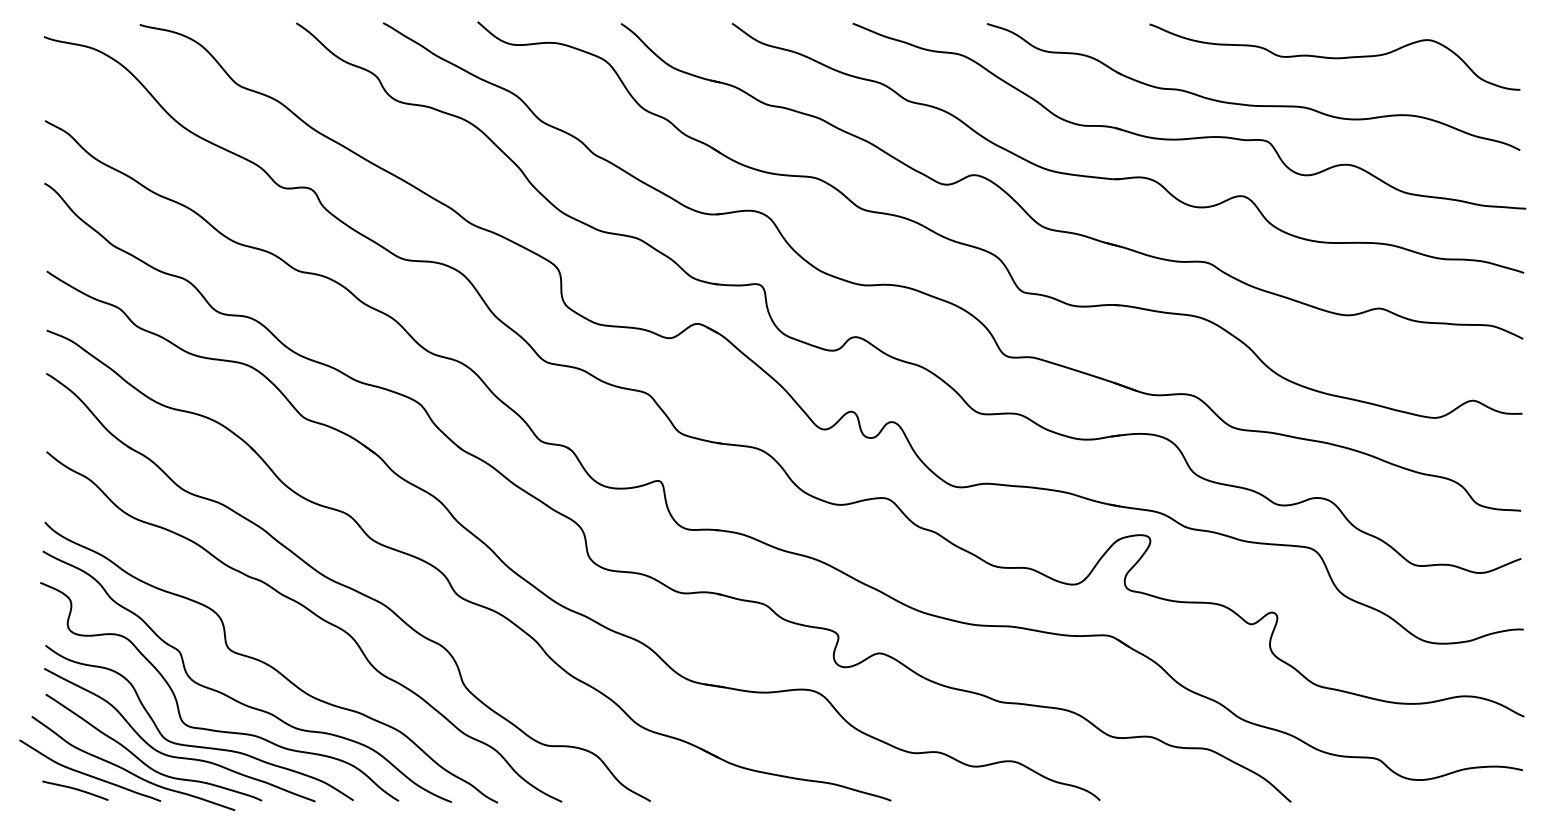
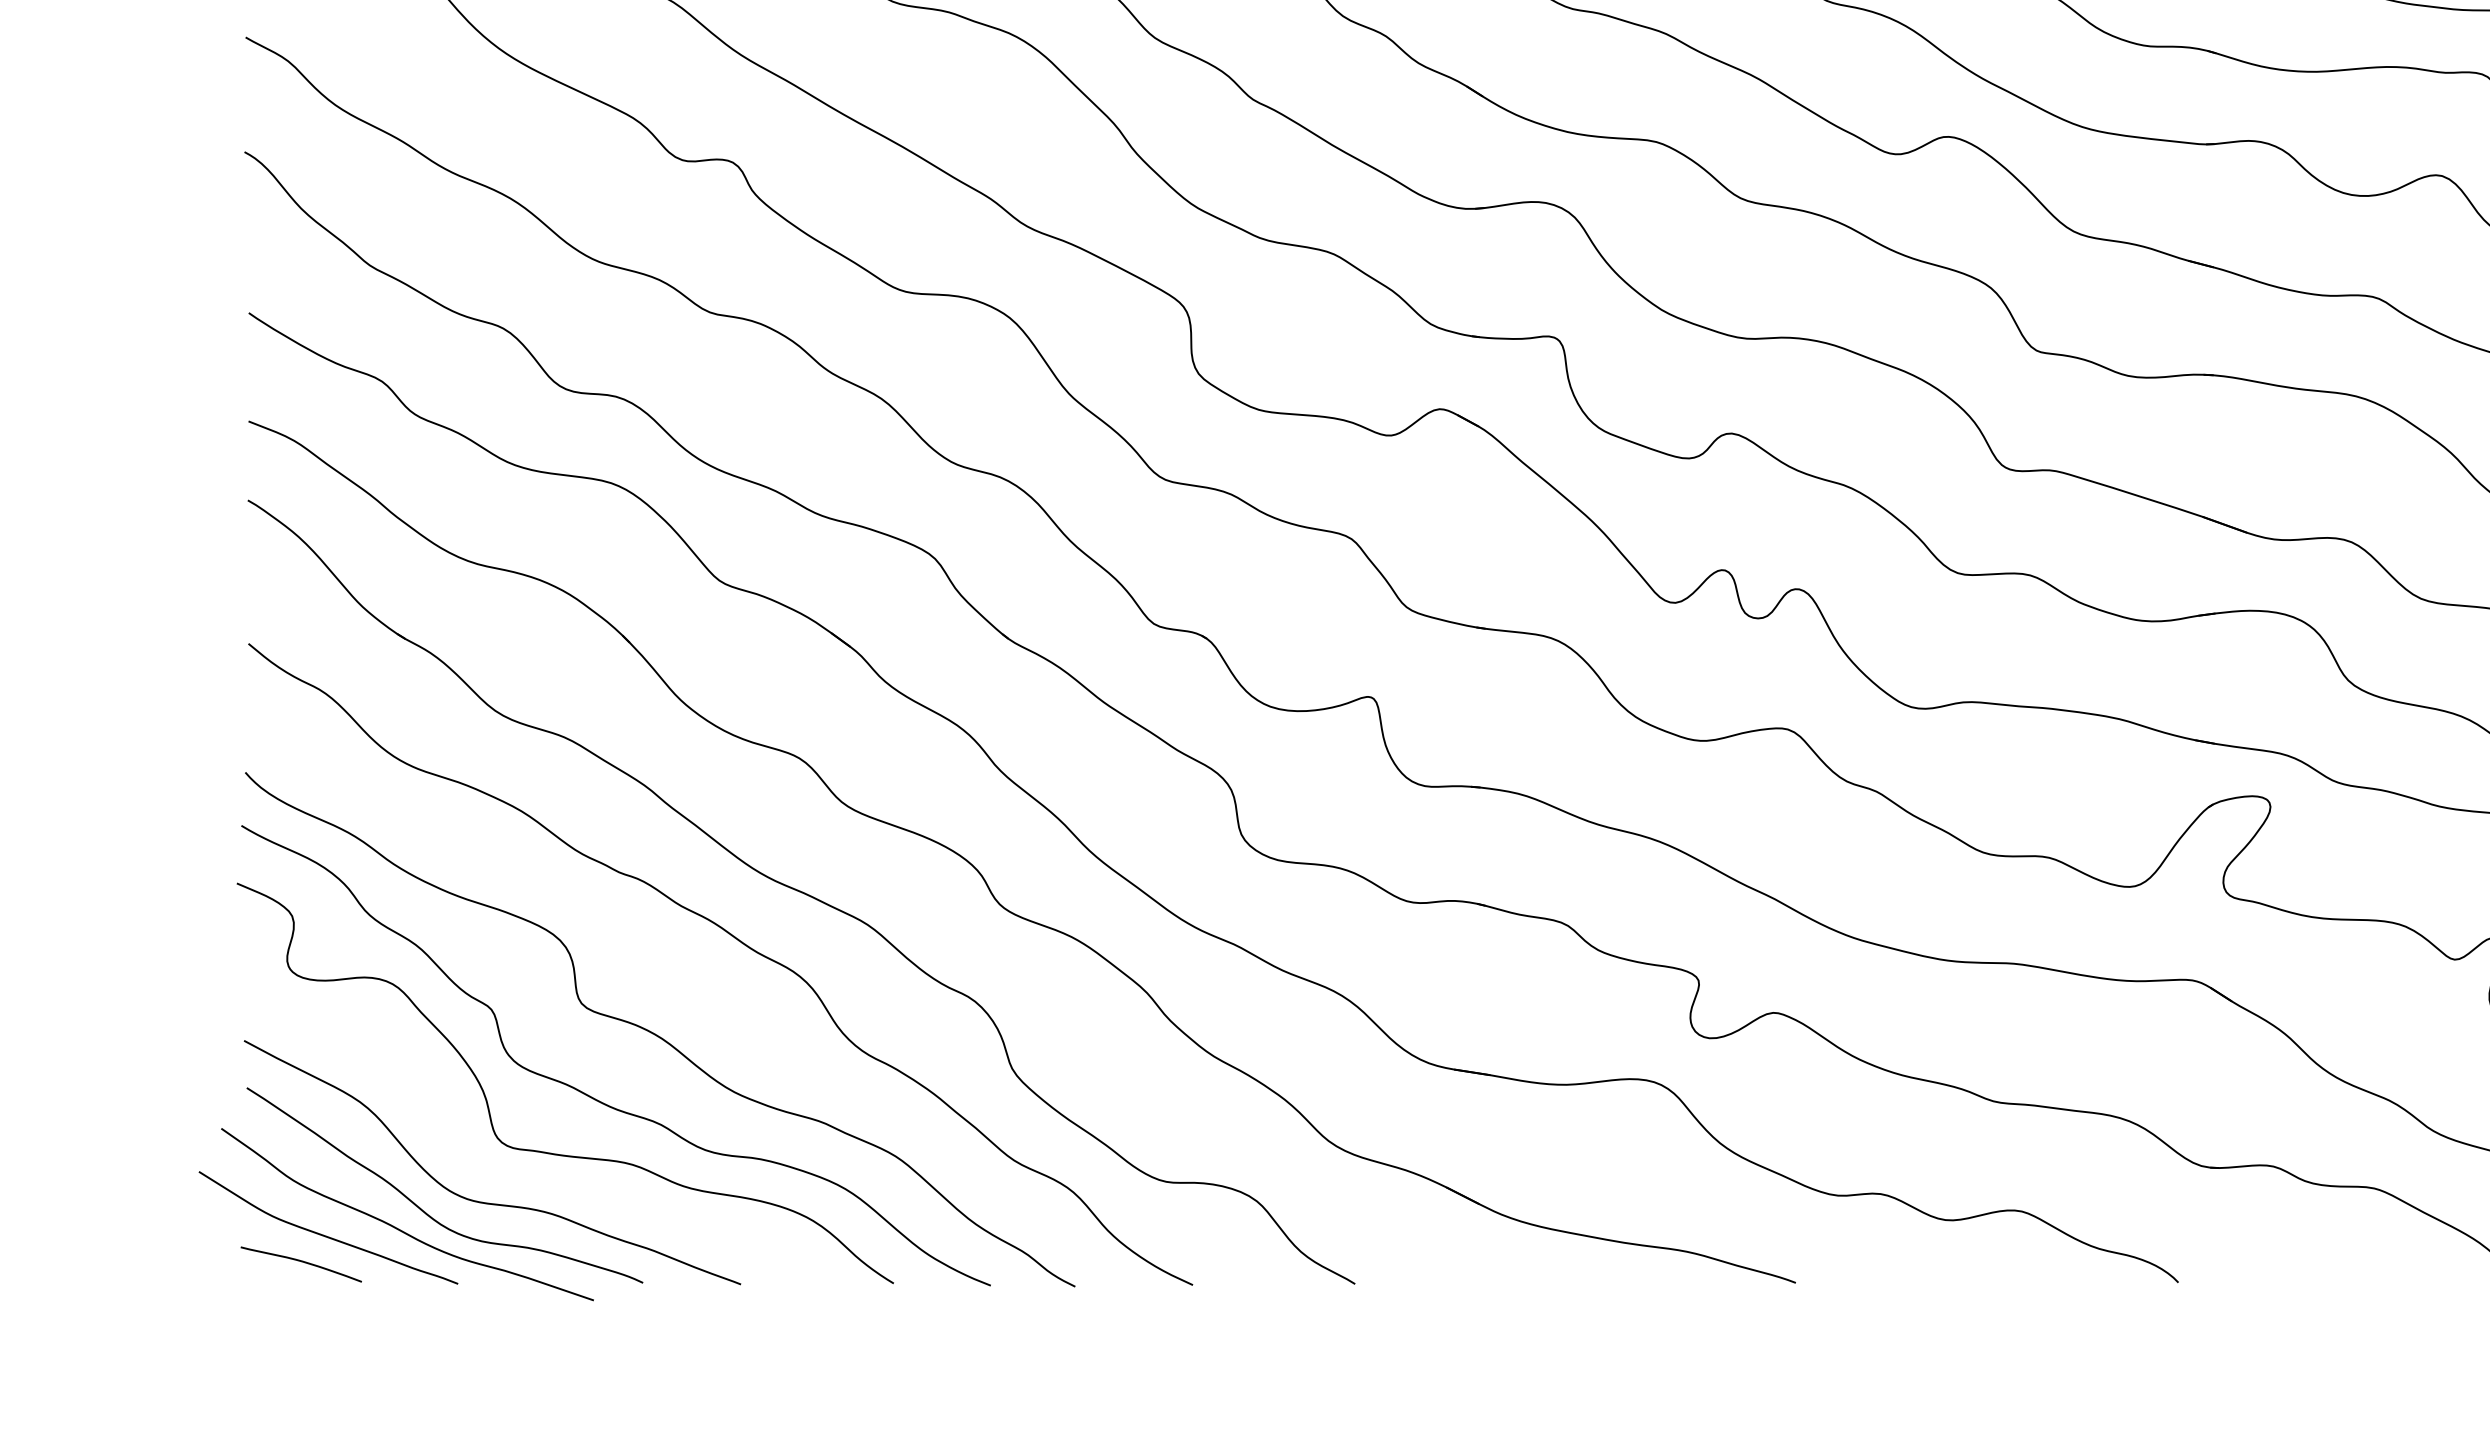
curve: (197, 745) -> (524, 1181), removed

